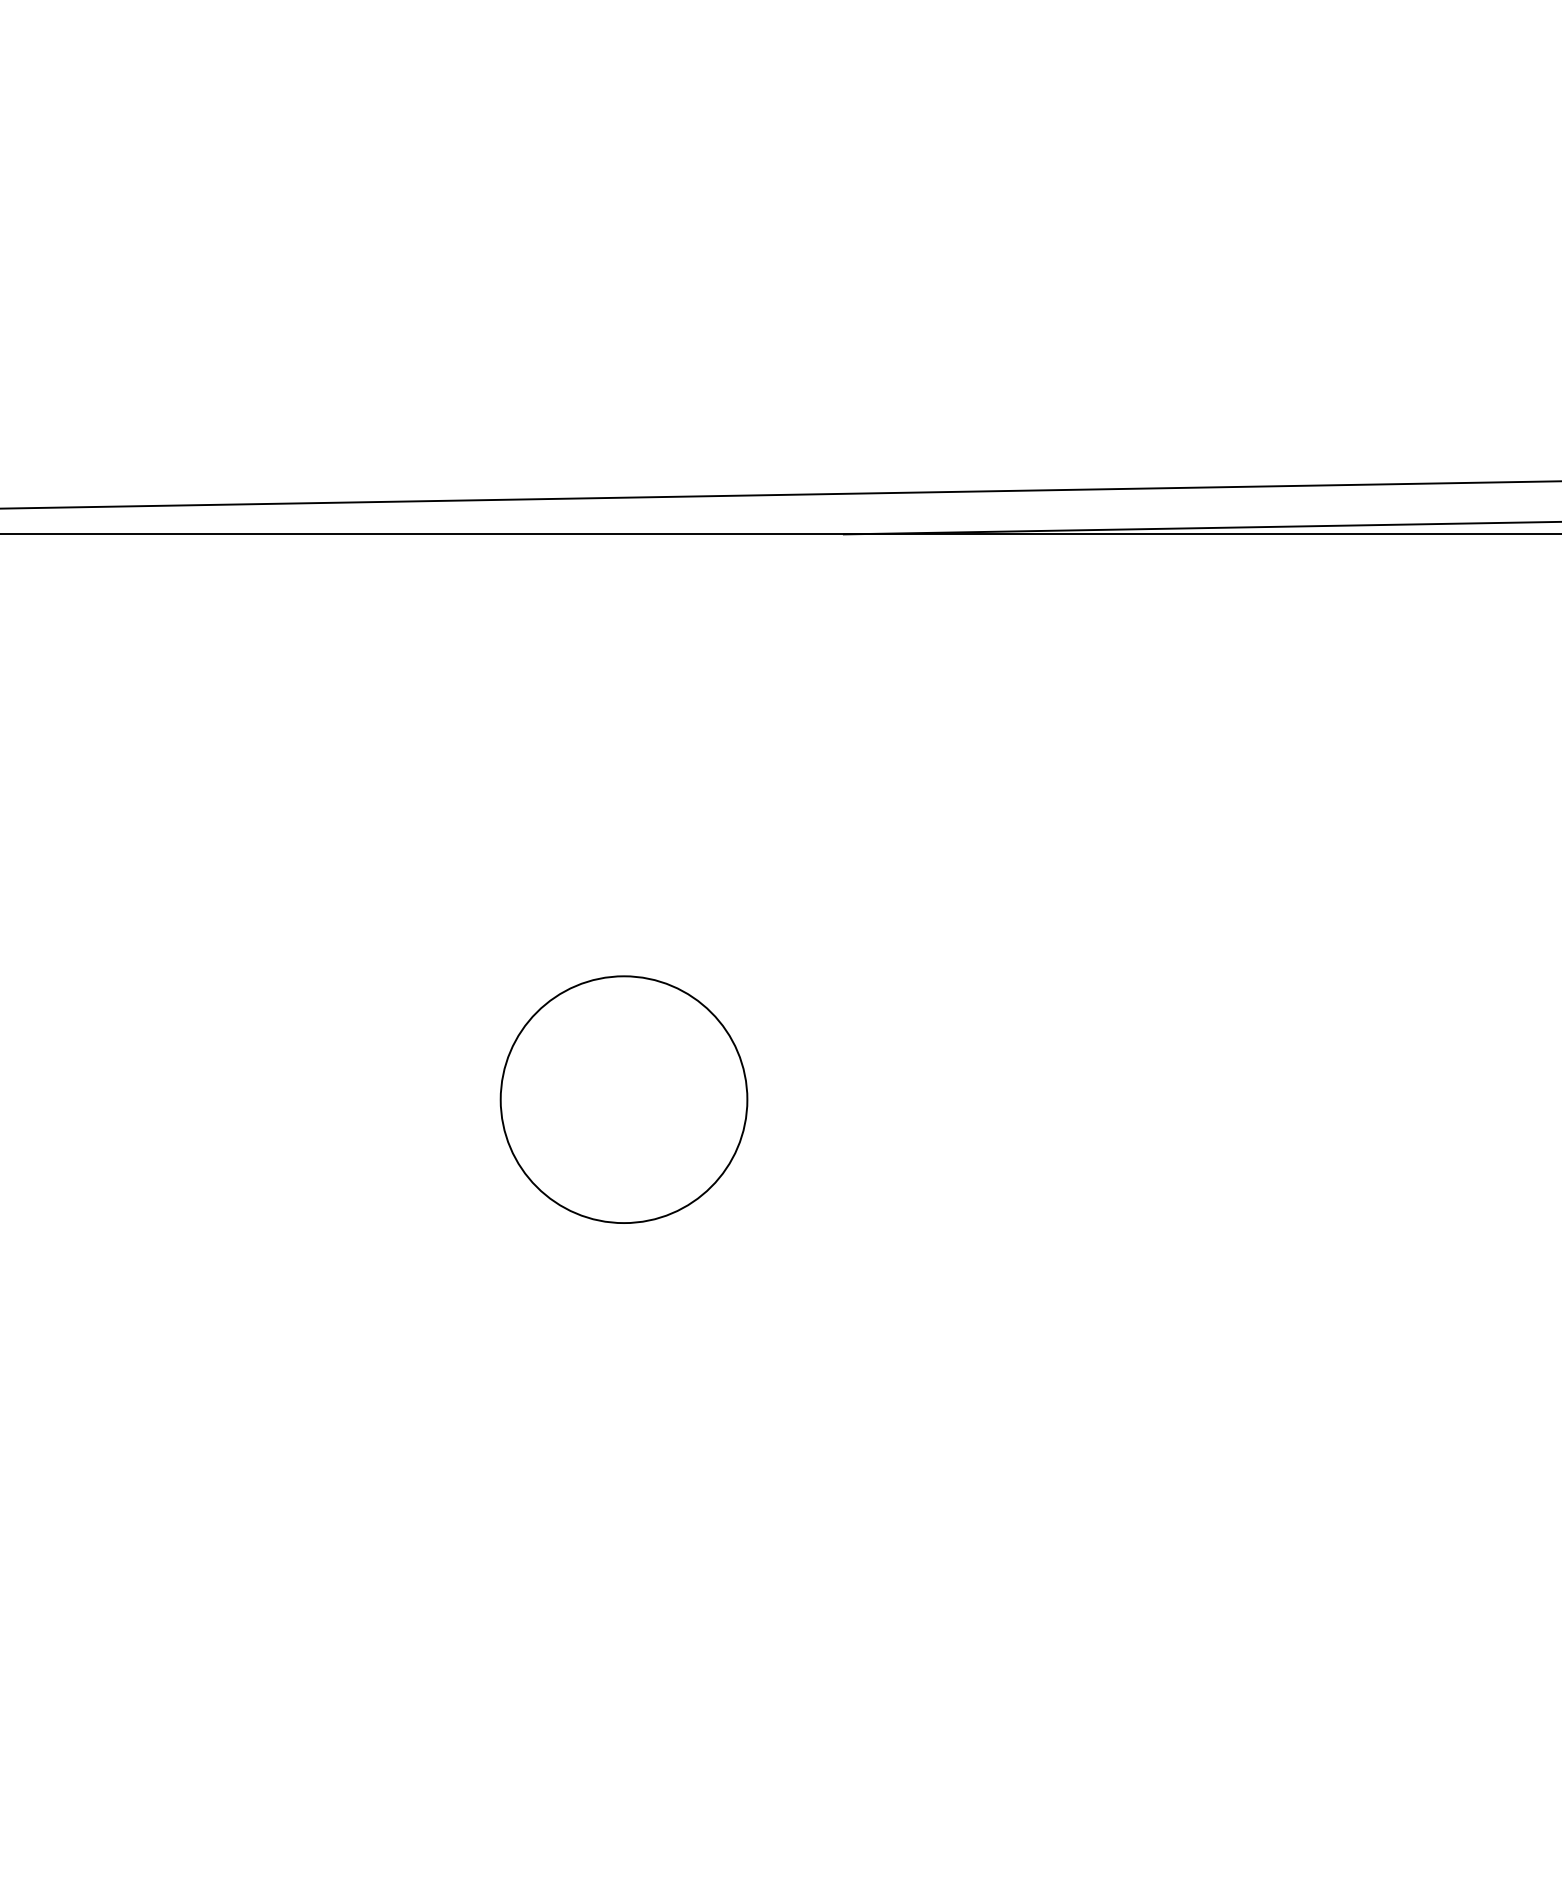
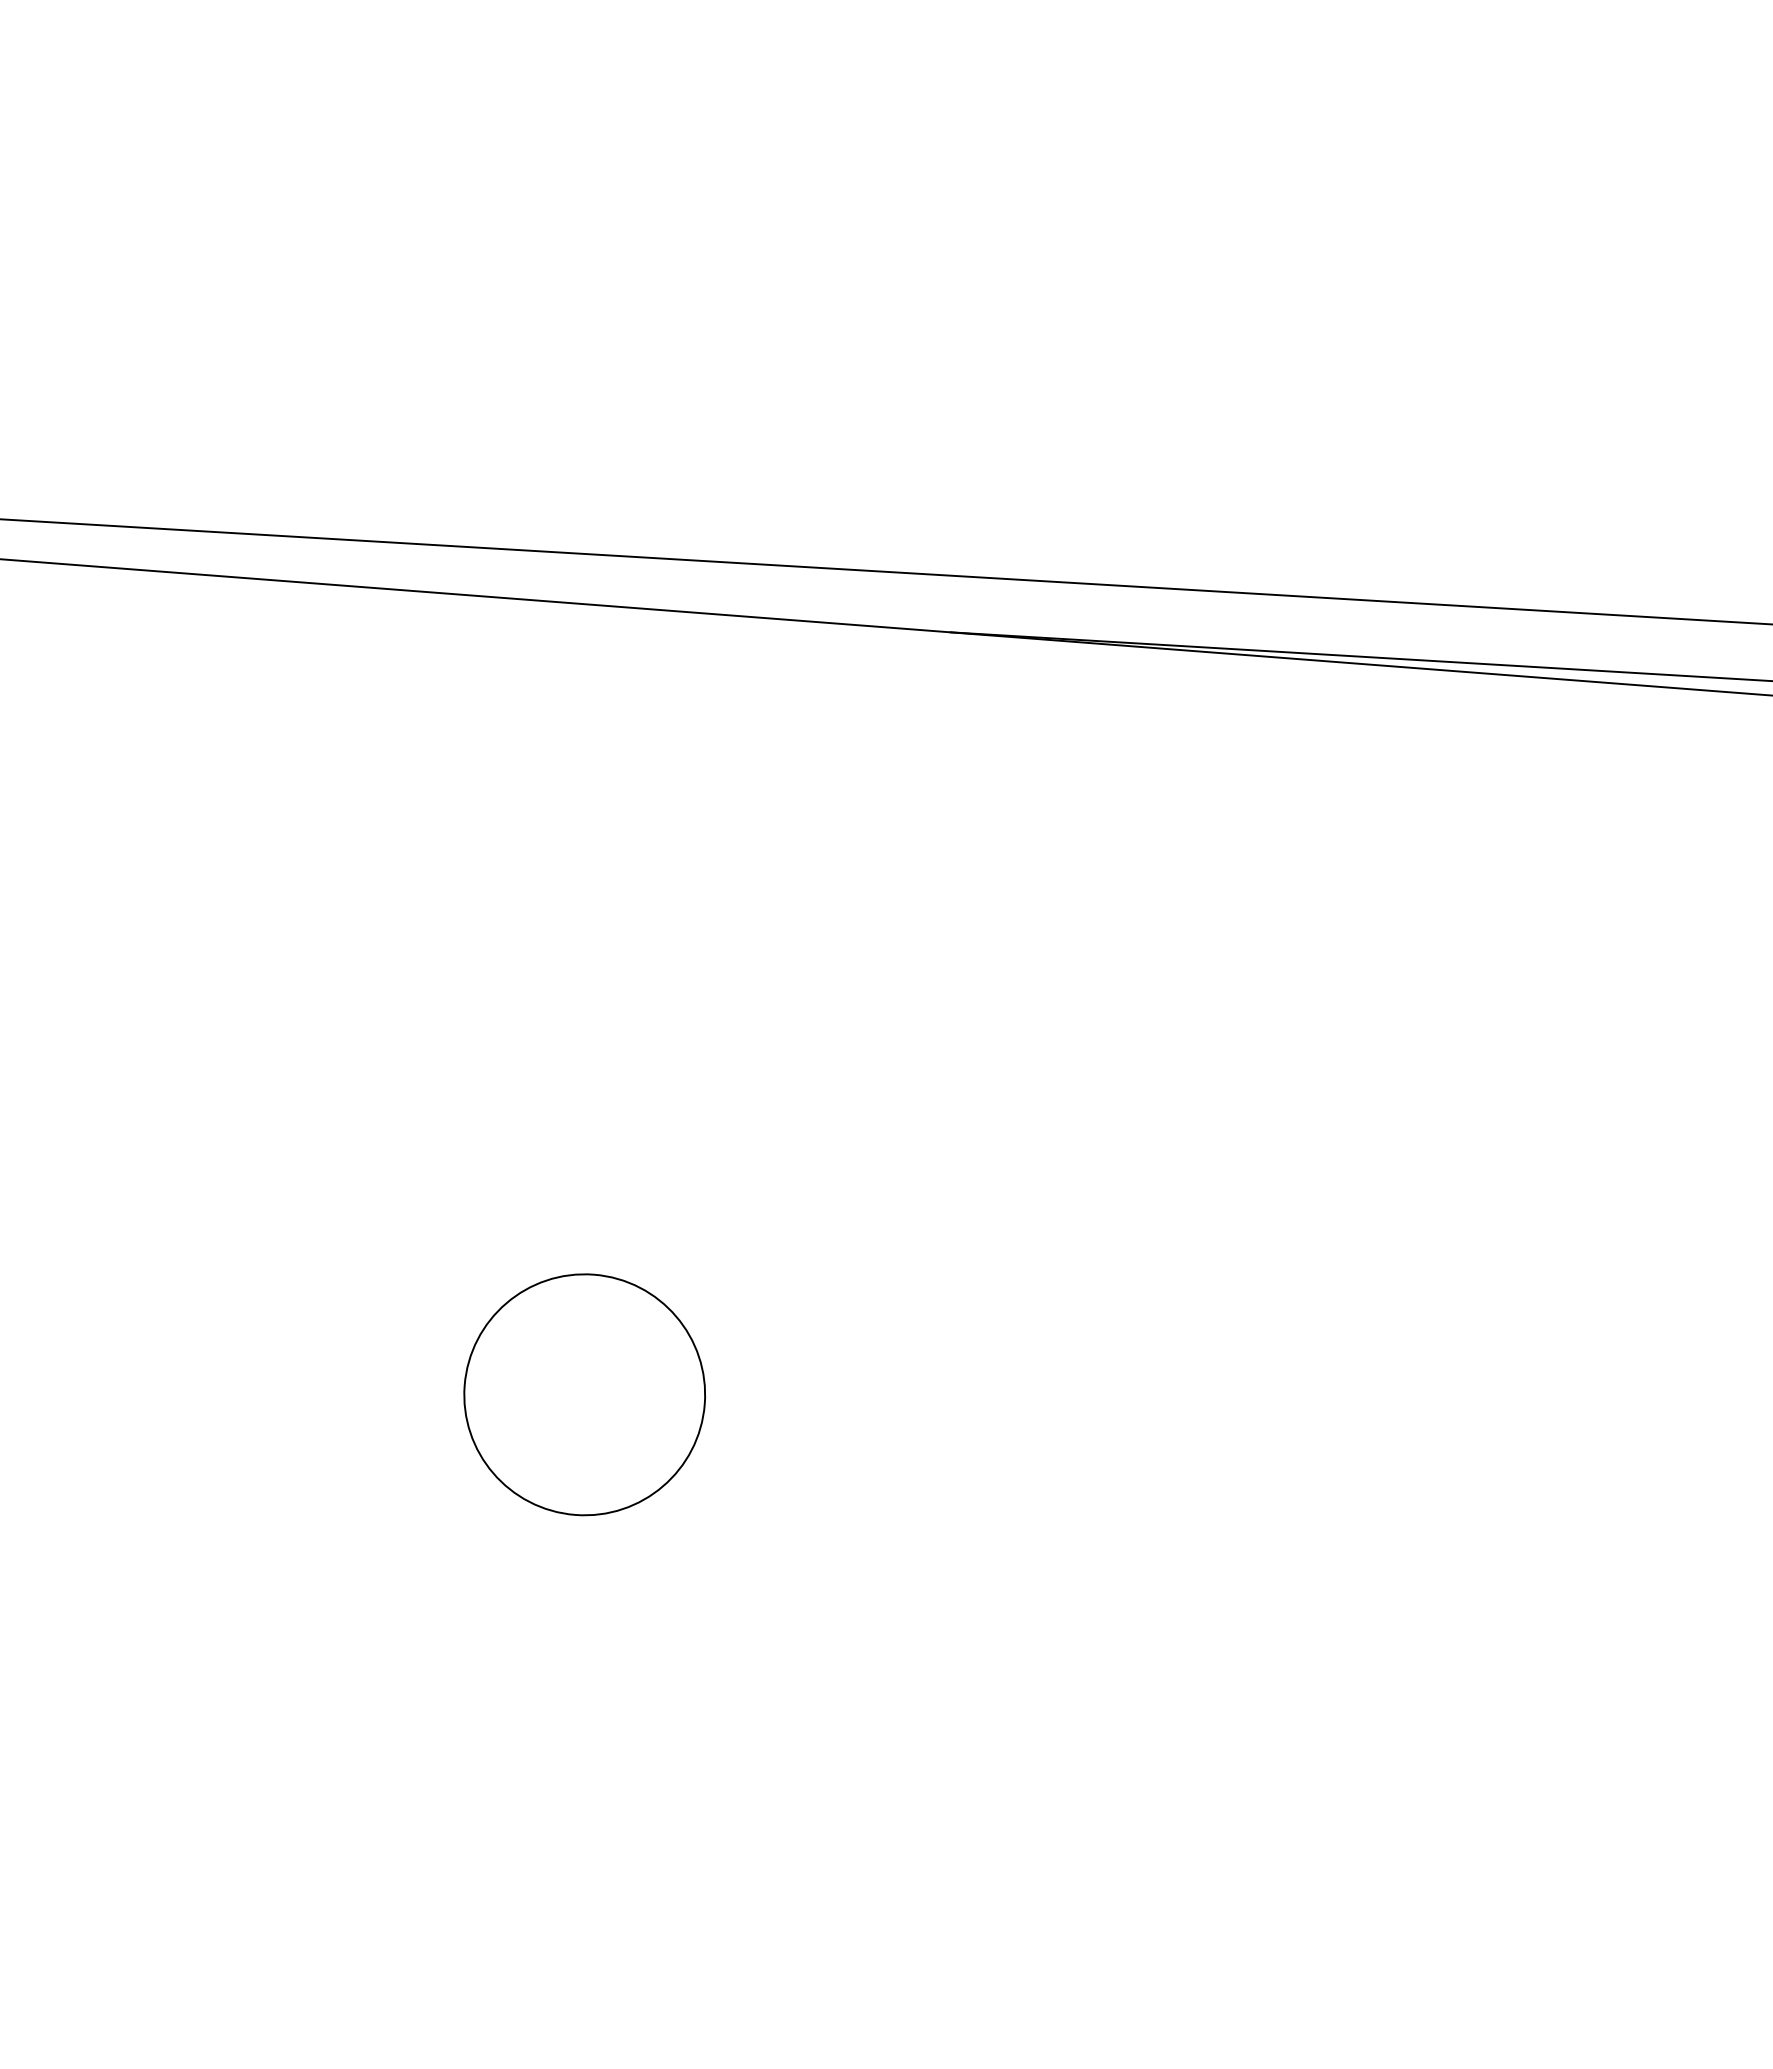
part: (623, 1099) -> (583, 1394), size x0.7

